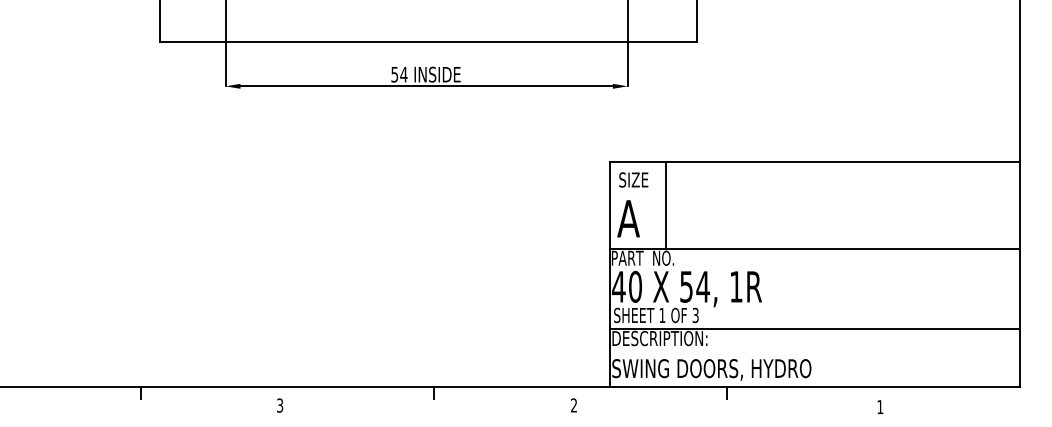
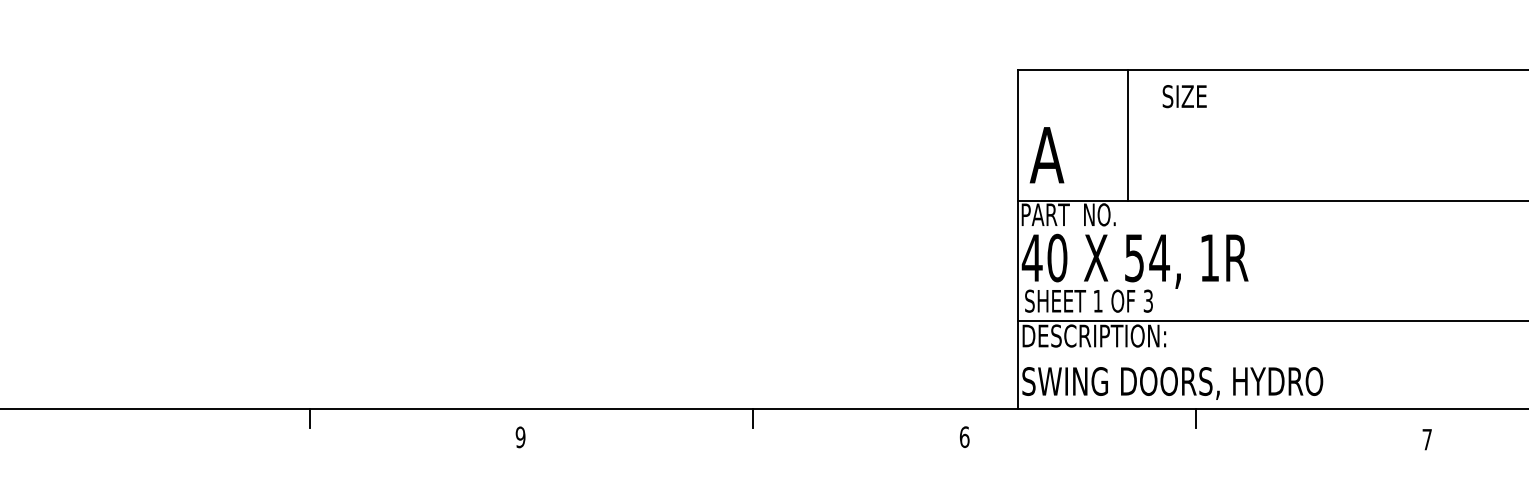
text: (633, 179) -> (1184, 95), moved
line: (666, 205) -> (1128, 135), moved
text: (279, 405) -> (519, 437), 3 -> 9
text: (574, 405) -> (965, 437), 2 -> 6
text: (880, 407) -> (1427, 440), 1 -> 7

